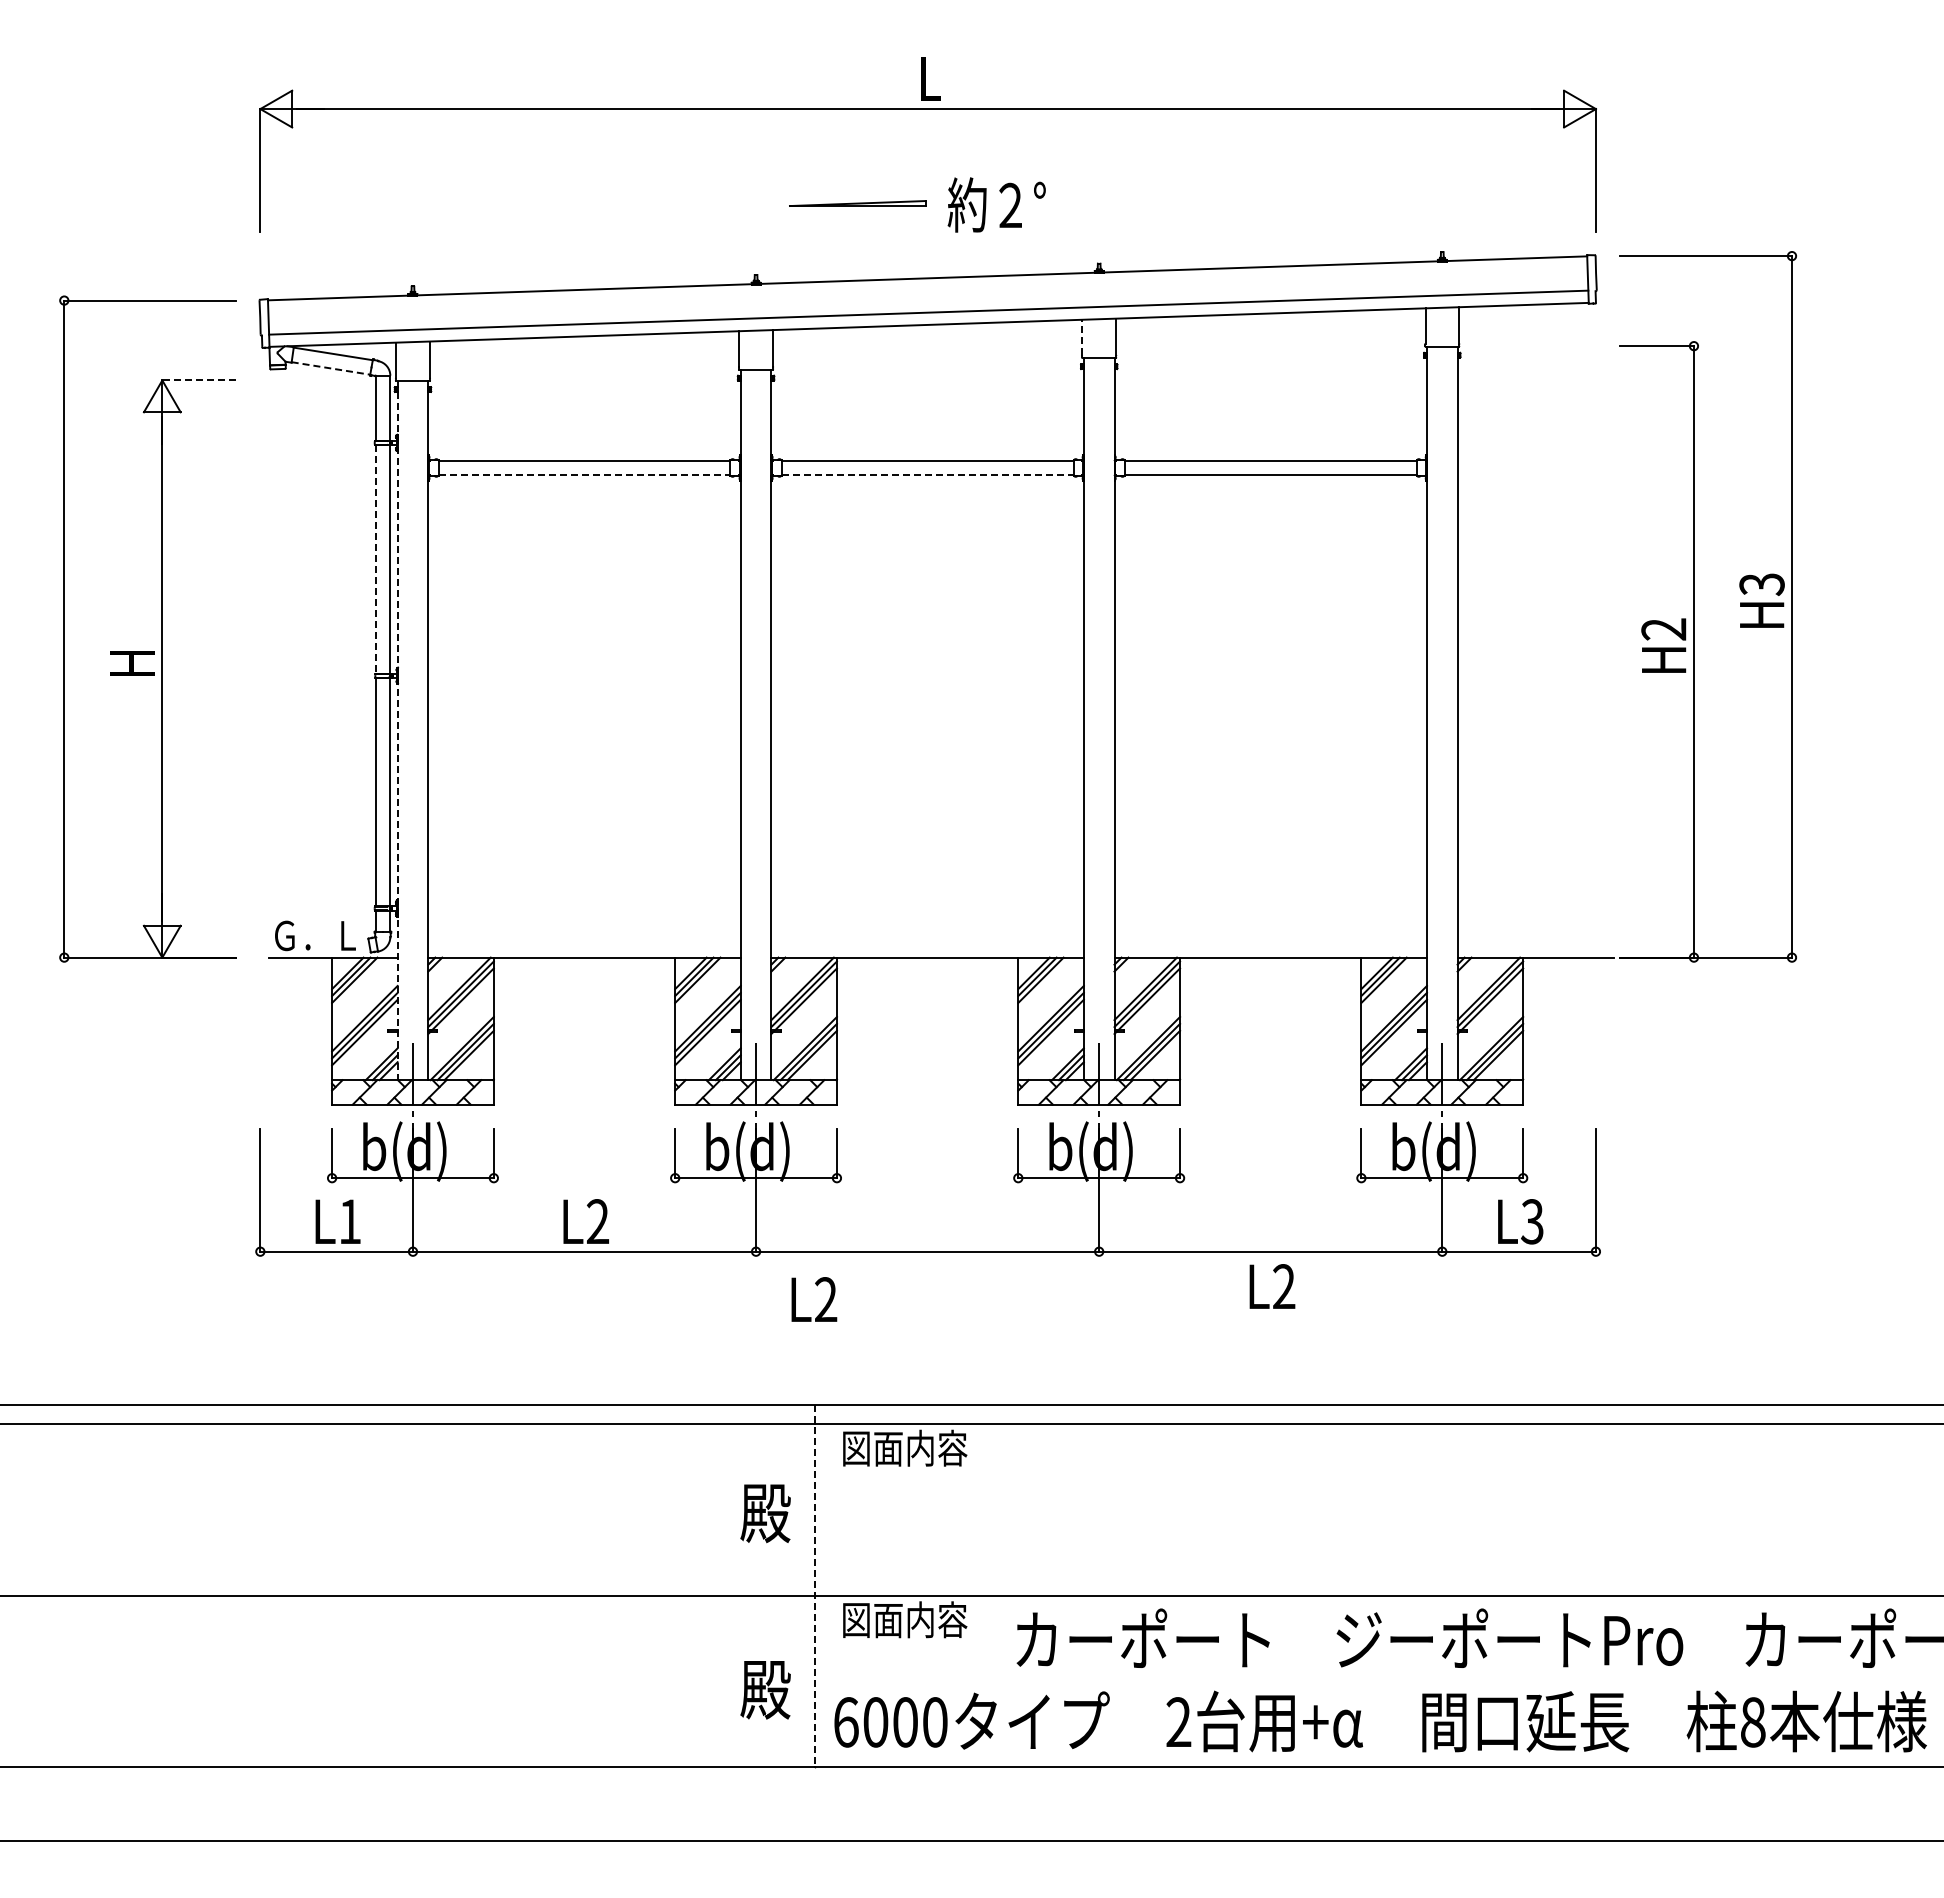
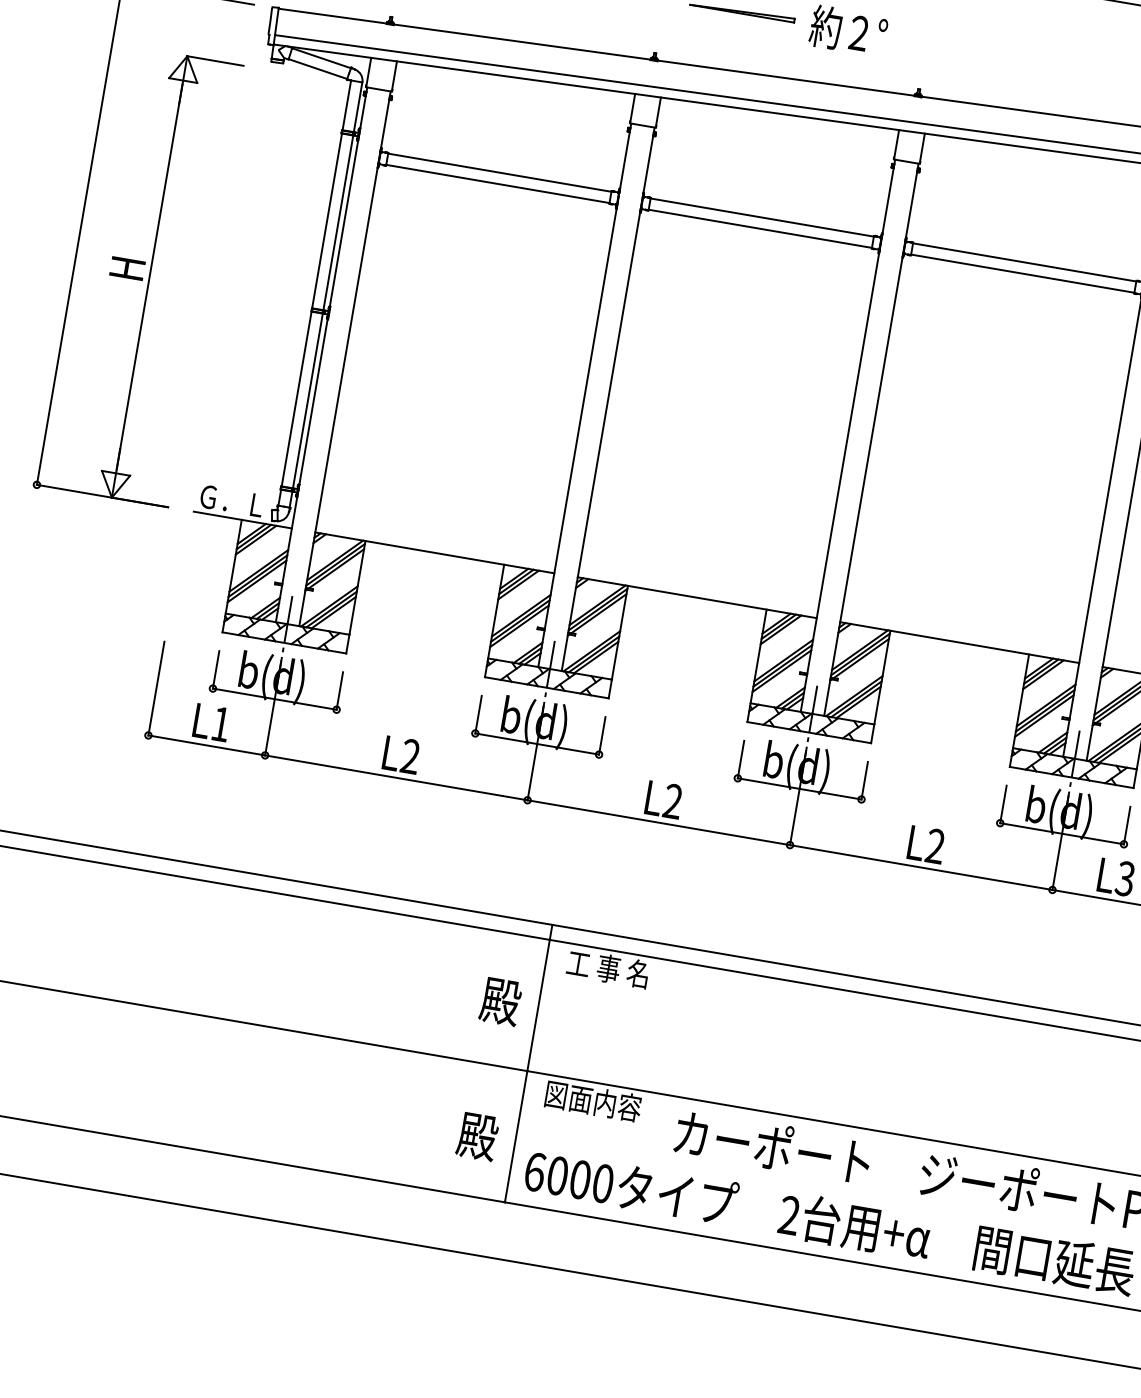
line: (1082, 337) -> (896, 143), dashed -> solid
line: (330, 368) -> (317, 69), dashed -> solid
line: (198, 380) -> (215, 60), dashed -> solid
line: (584, 475) -> (497, 184), dashed -> solid
line: (927, 475) -> (760, 228), dashed -> solid
line: (375, 559) -> (327, 221), dashed -> solid
line: (397, 730) -> (321, 354), dashed -> solid
text: (1272, 1286) -> (926, 844), moved
text: (814, 1299) -> (664, 799), moved
text: (904, 1447) -> (615, 969), 図面内容 -> 工 事 名
line: (814, 1586) -> (528, 1063), dashed -> solid

